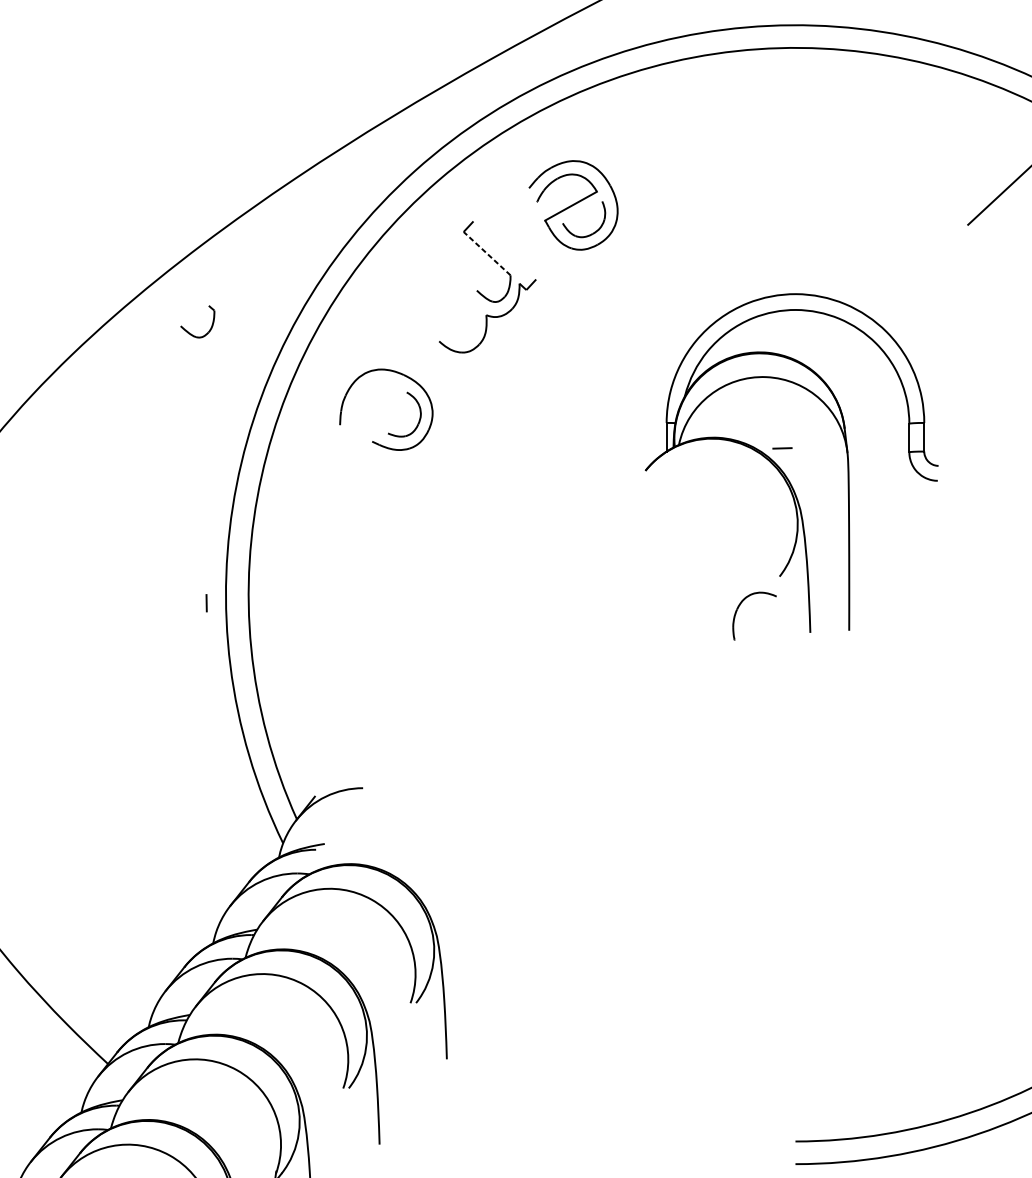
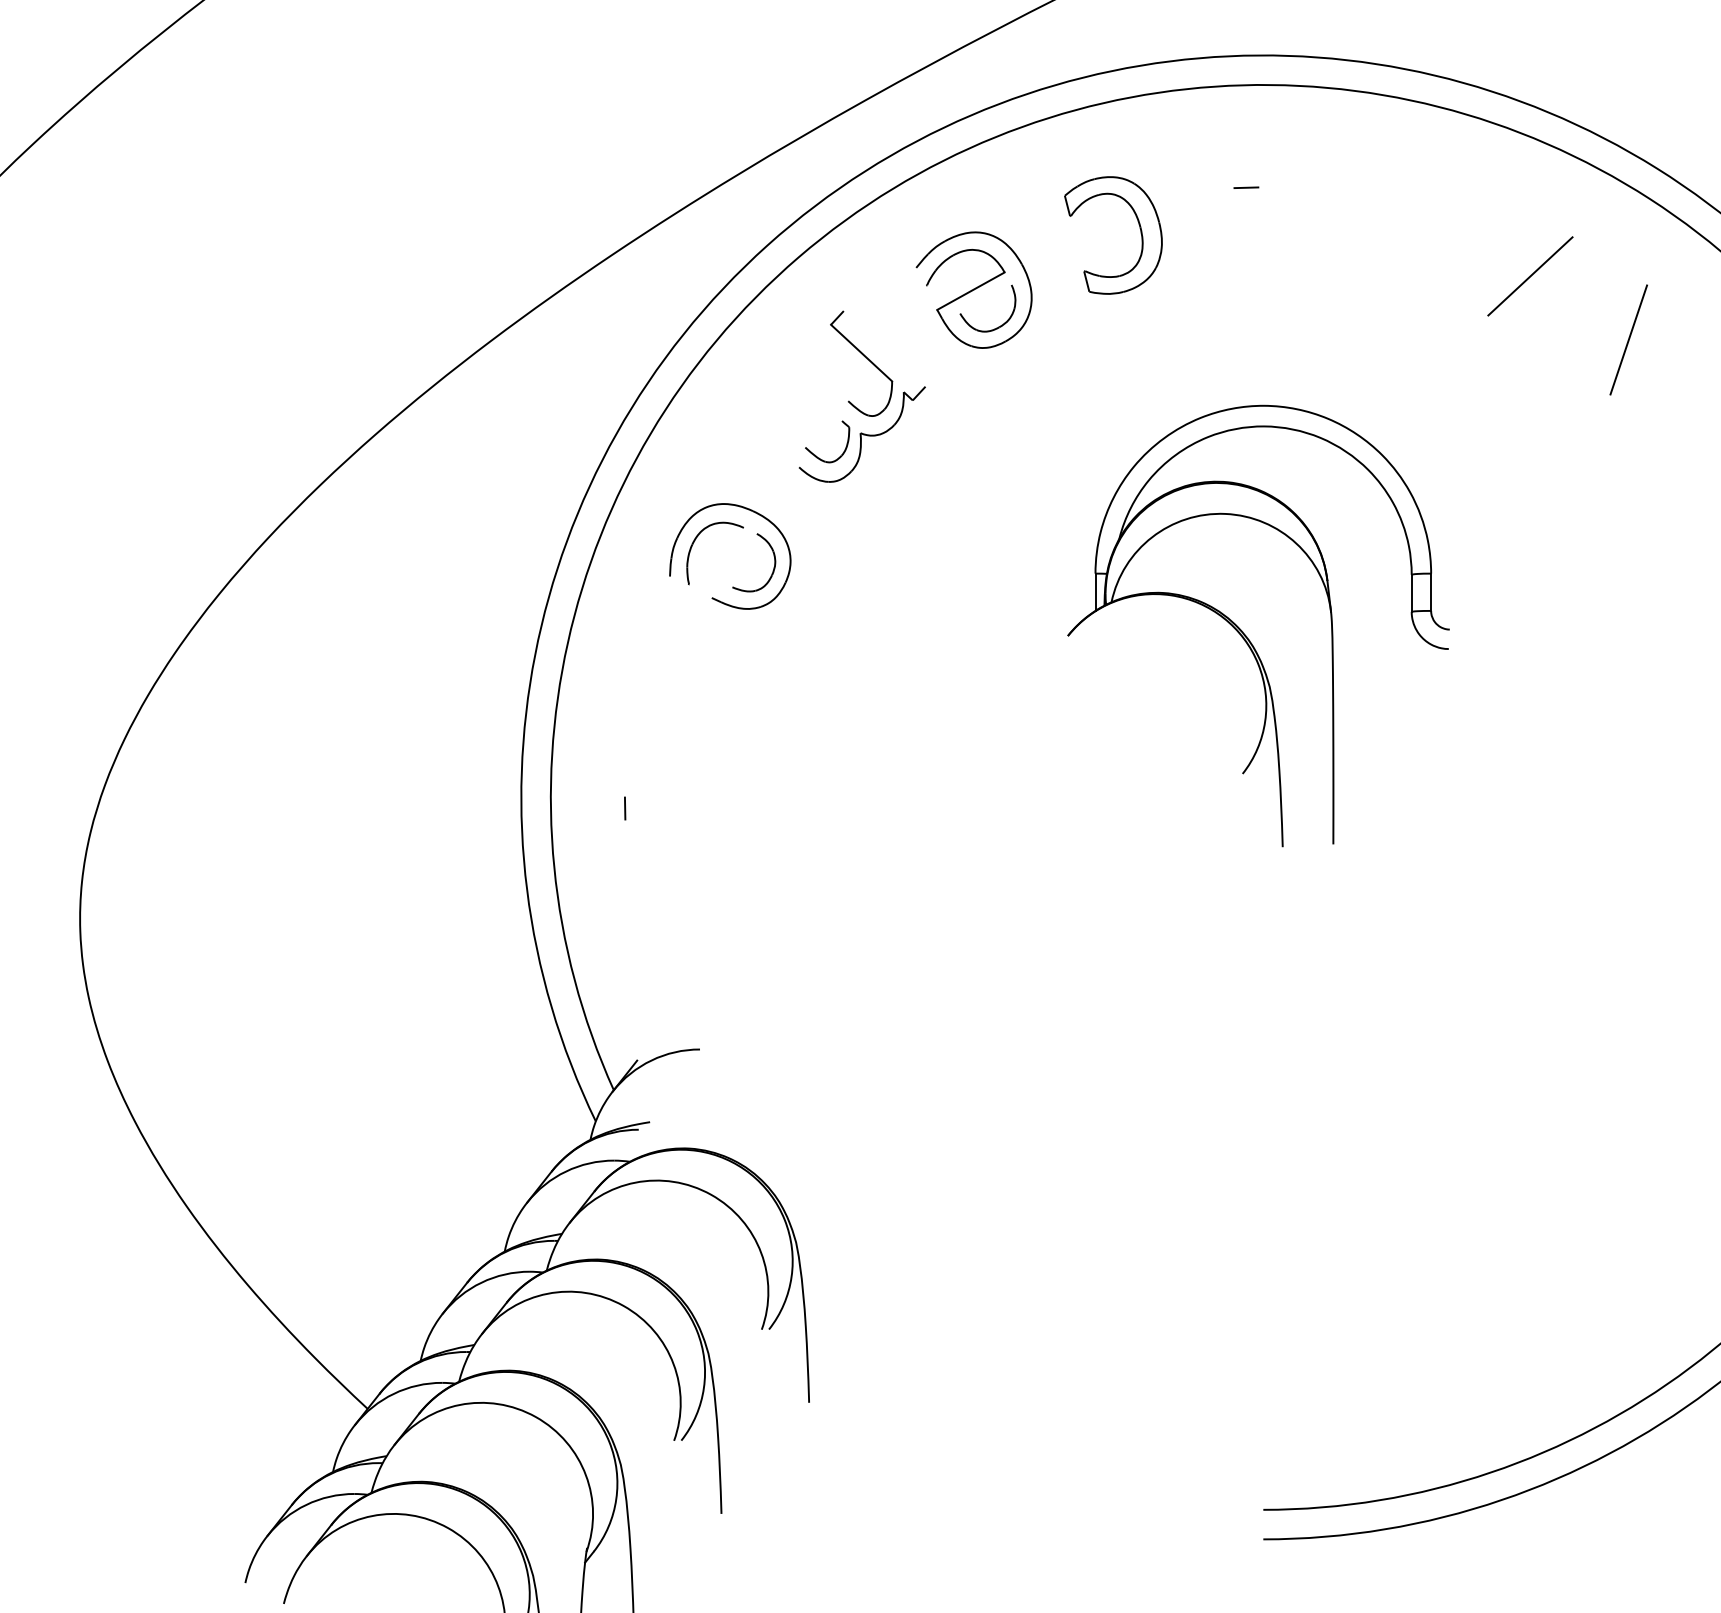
part: (700, 158) -> (1139, 228), added
line: (487, 254) -> (861, 353), dashed -> solid
part: (188, 331) -> (815, 454), moved
line: (782, 448) -> (1246, 187), moved
line: (206, 603) -> (625, 808), moved
part: (740, 605) -> (696, 539), moved

